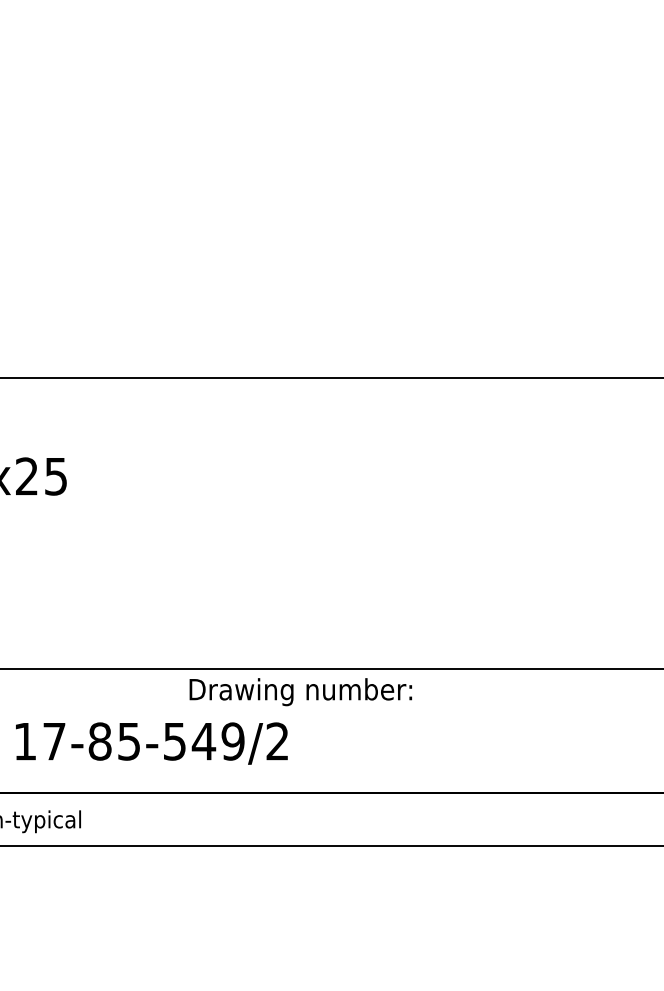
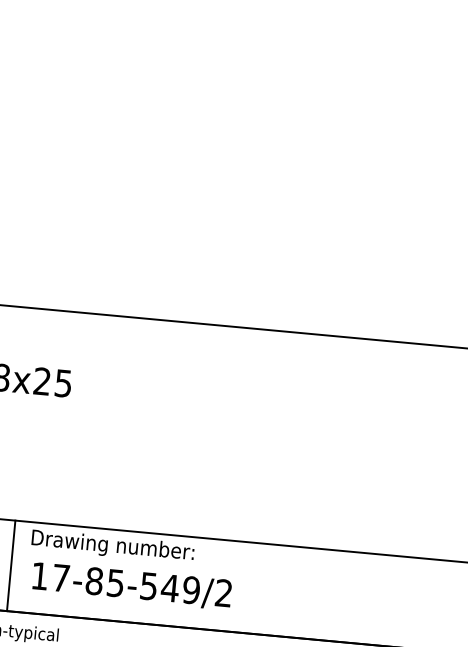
text: (300, 692) -> (112, 546), moved
line: (7, 731) -> (10, 566), added
text: (151, 743) -> (131, 586), moved

